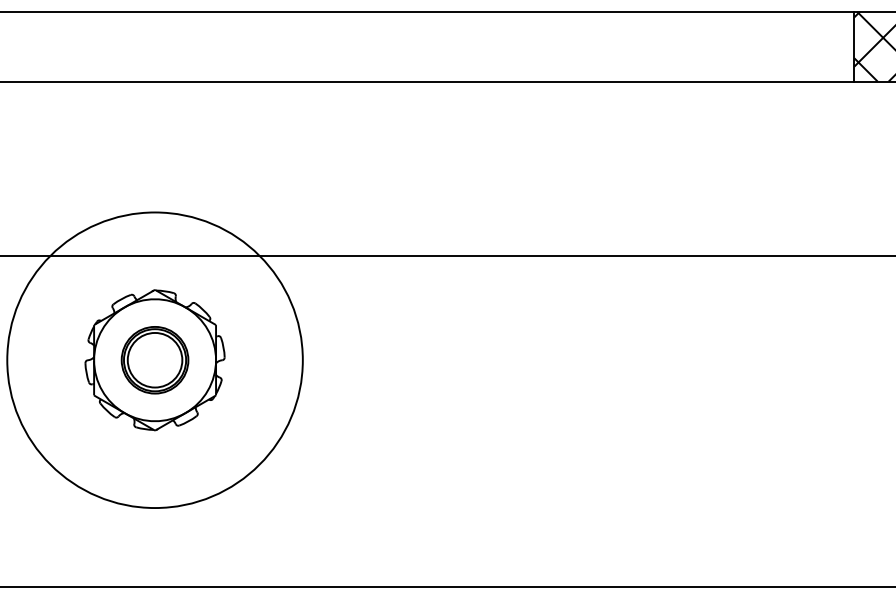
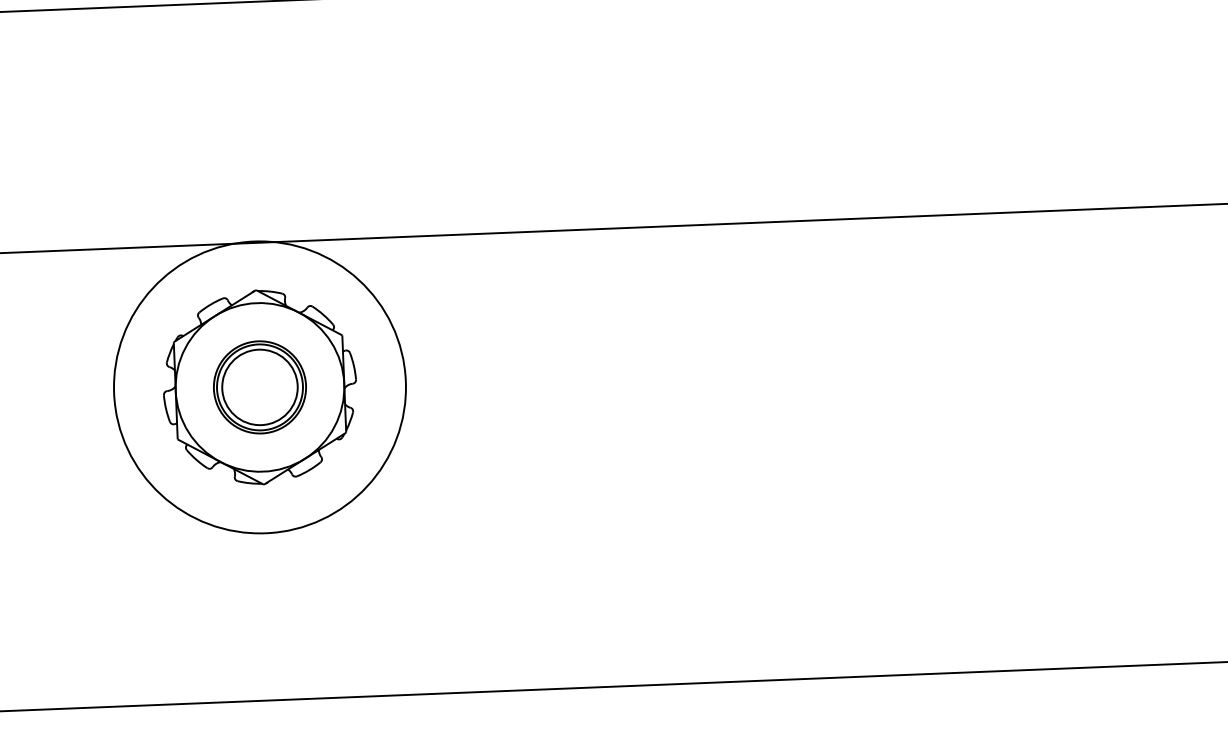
circle: (154, 359) -> (259, 386), size x0.71

